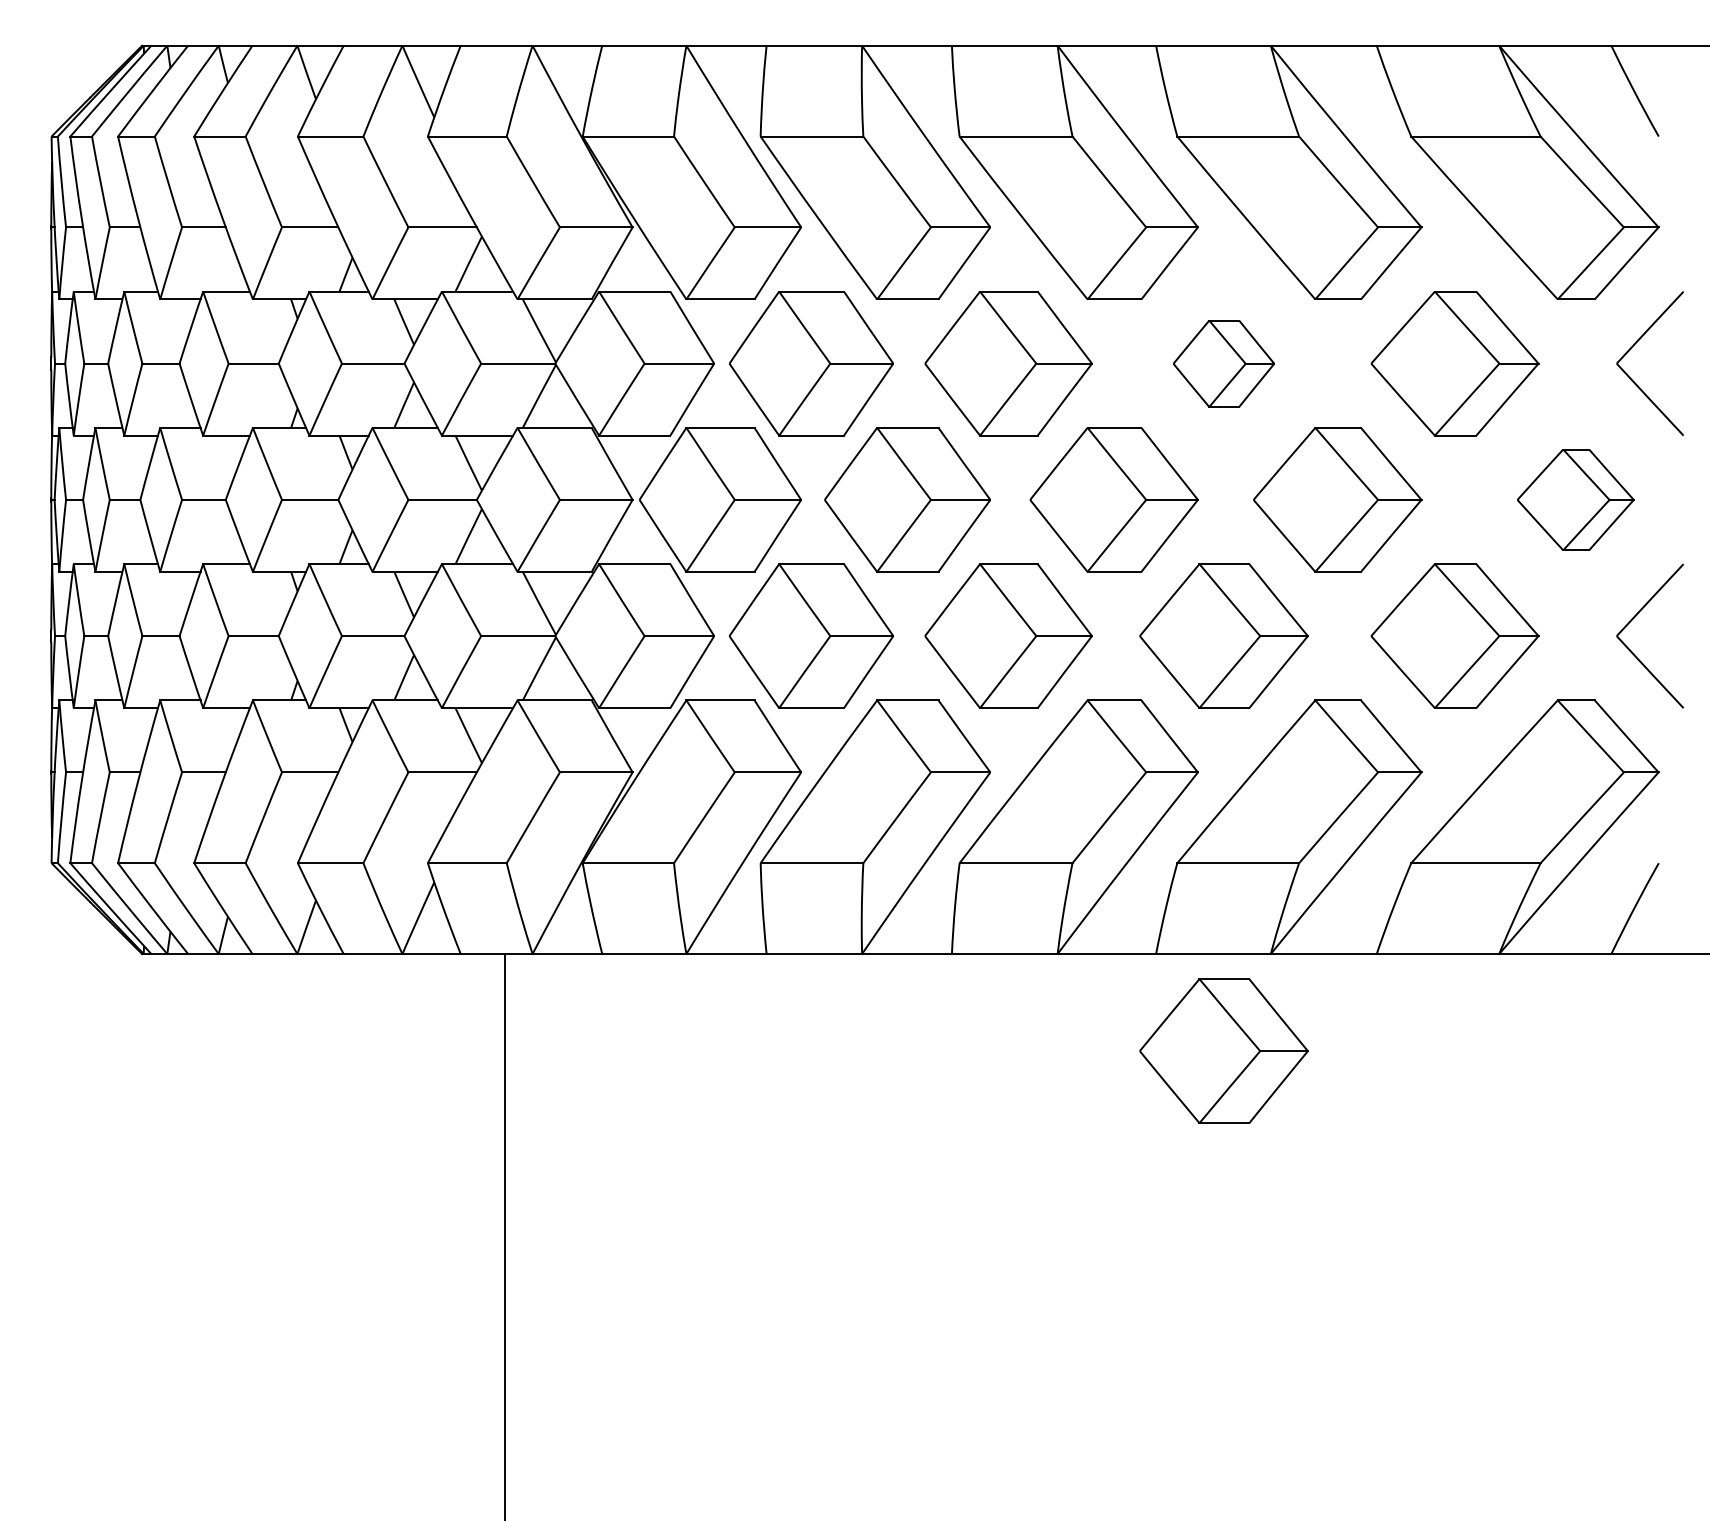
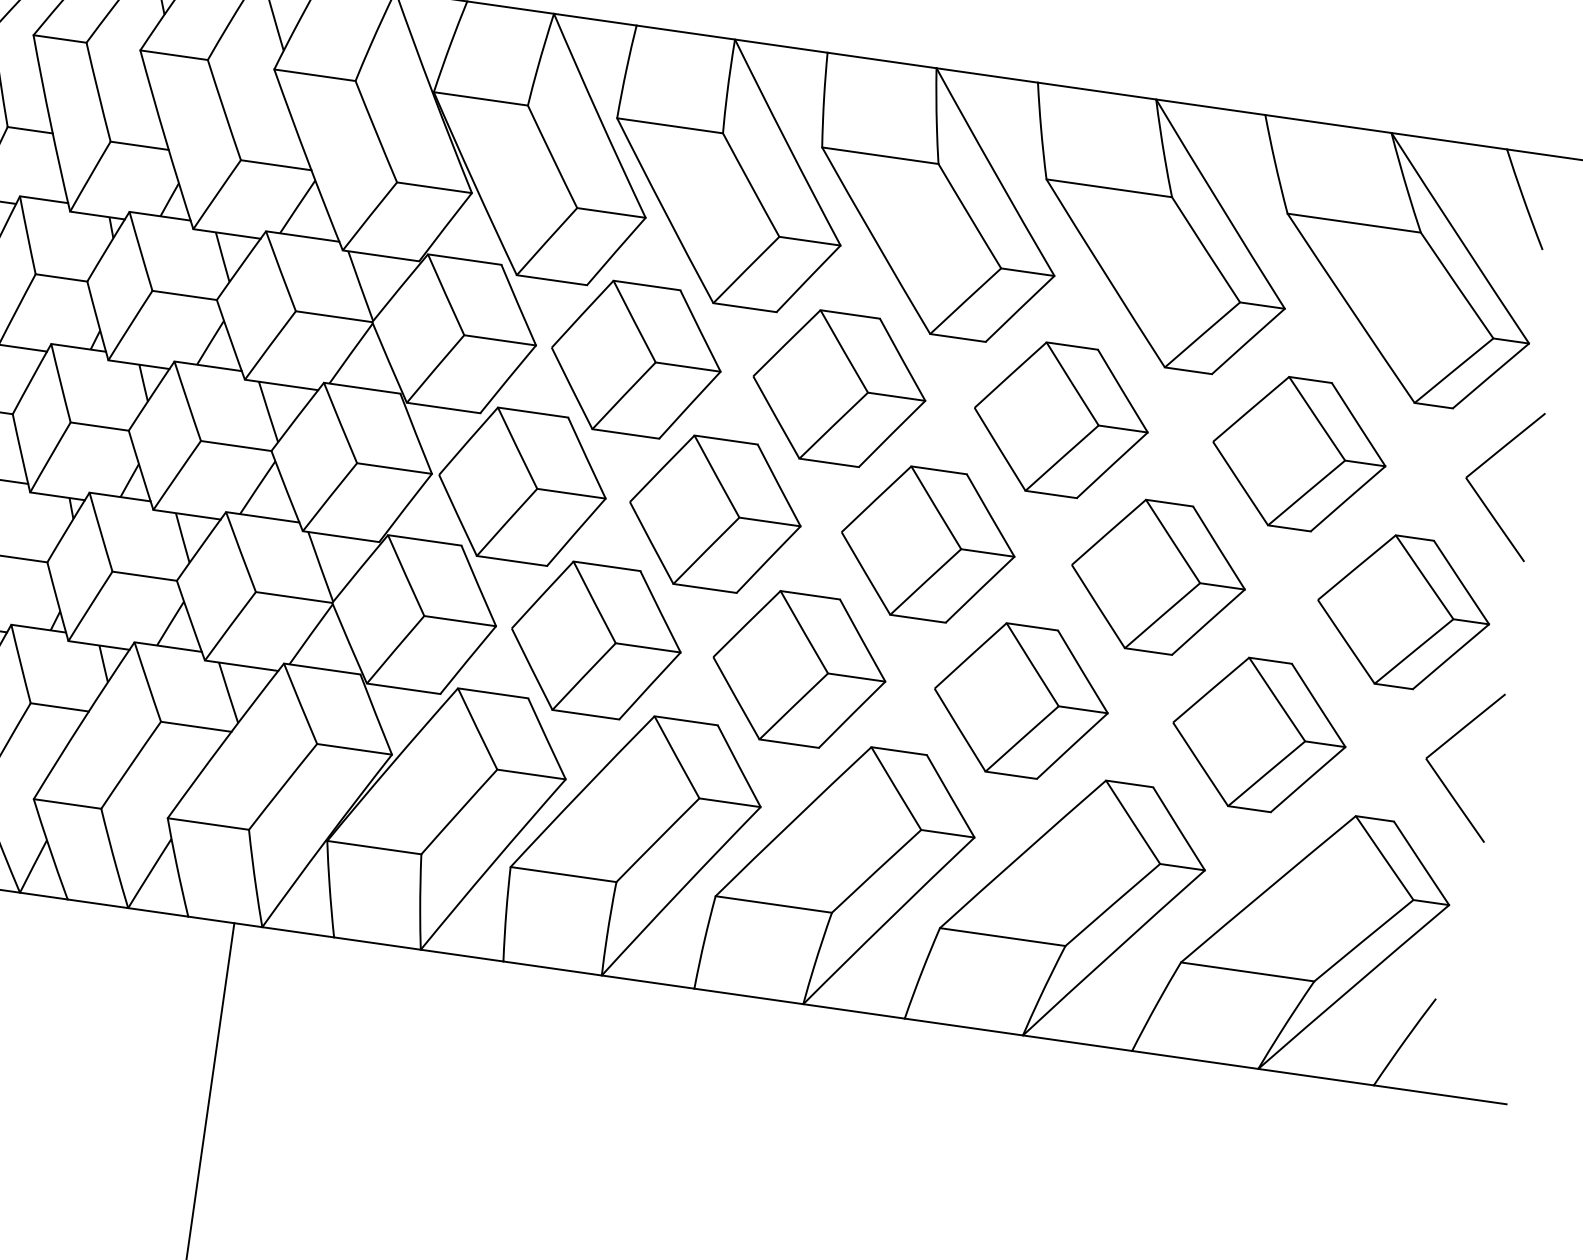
part: (1223, 363) -> (1060, 419), size x1.67
part: (1575, 499) -> (1403, 611), size x1.43
part: (1223, 1050) -> (960, 1127), removed

